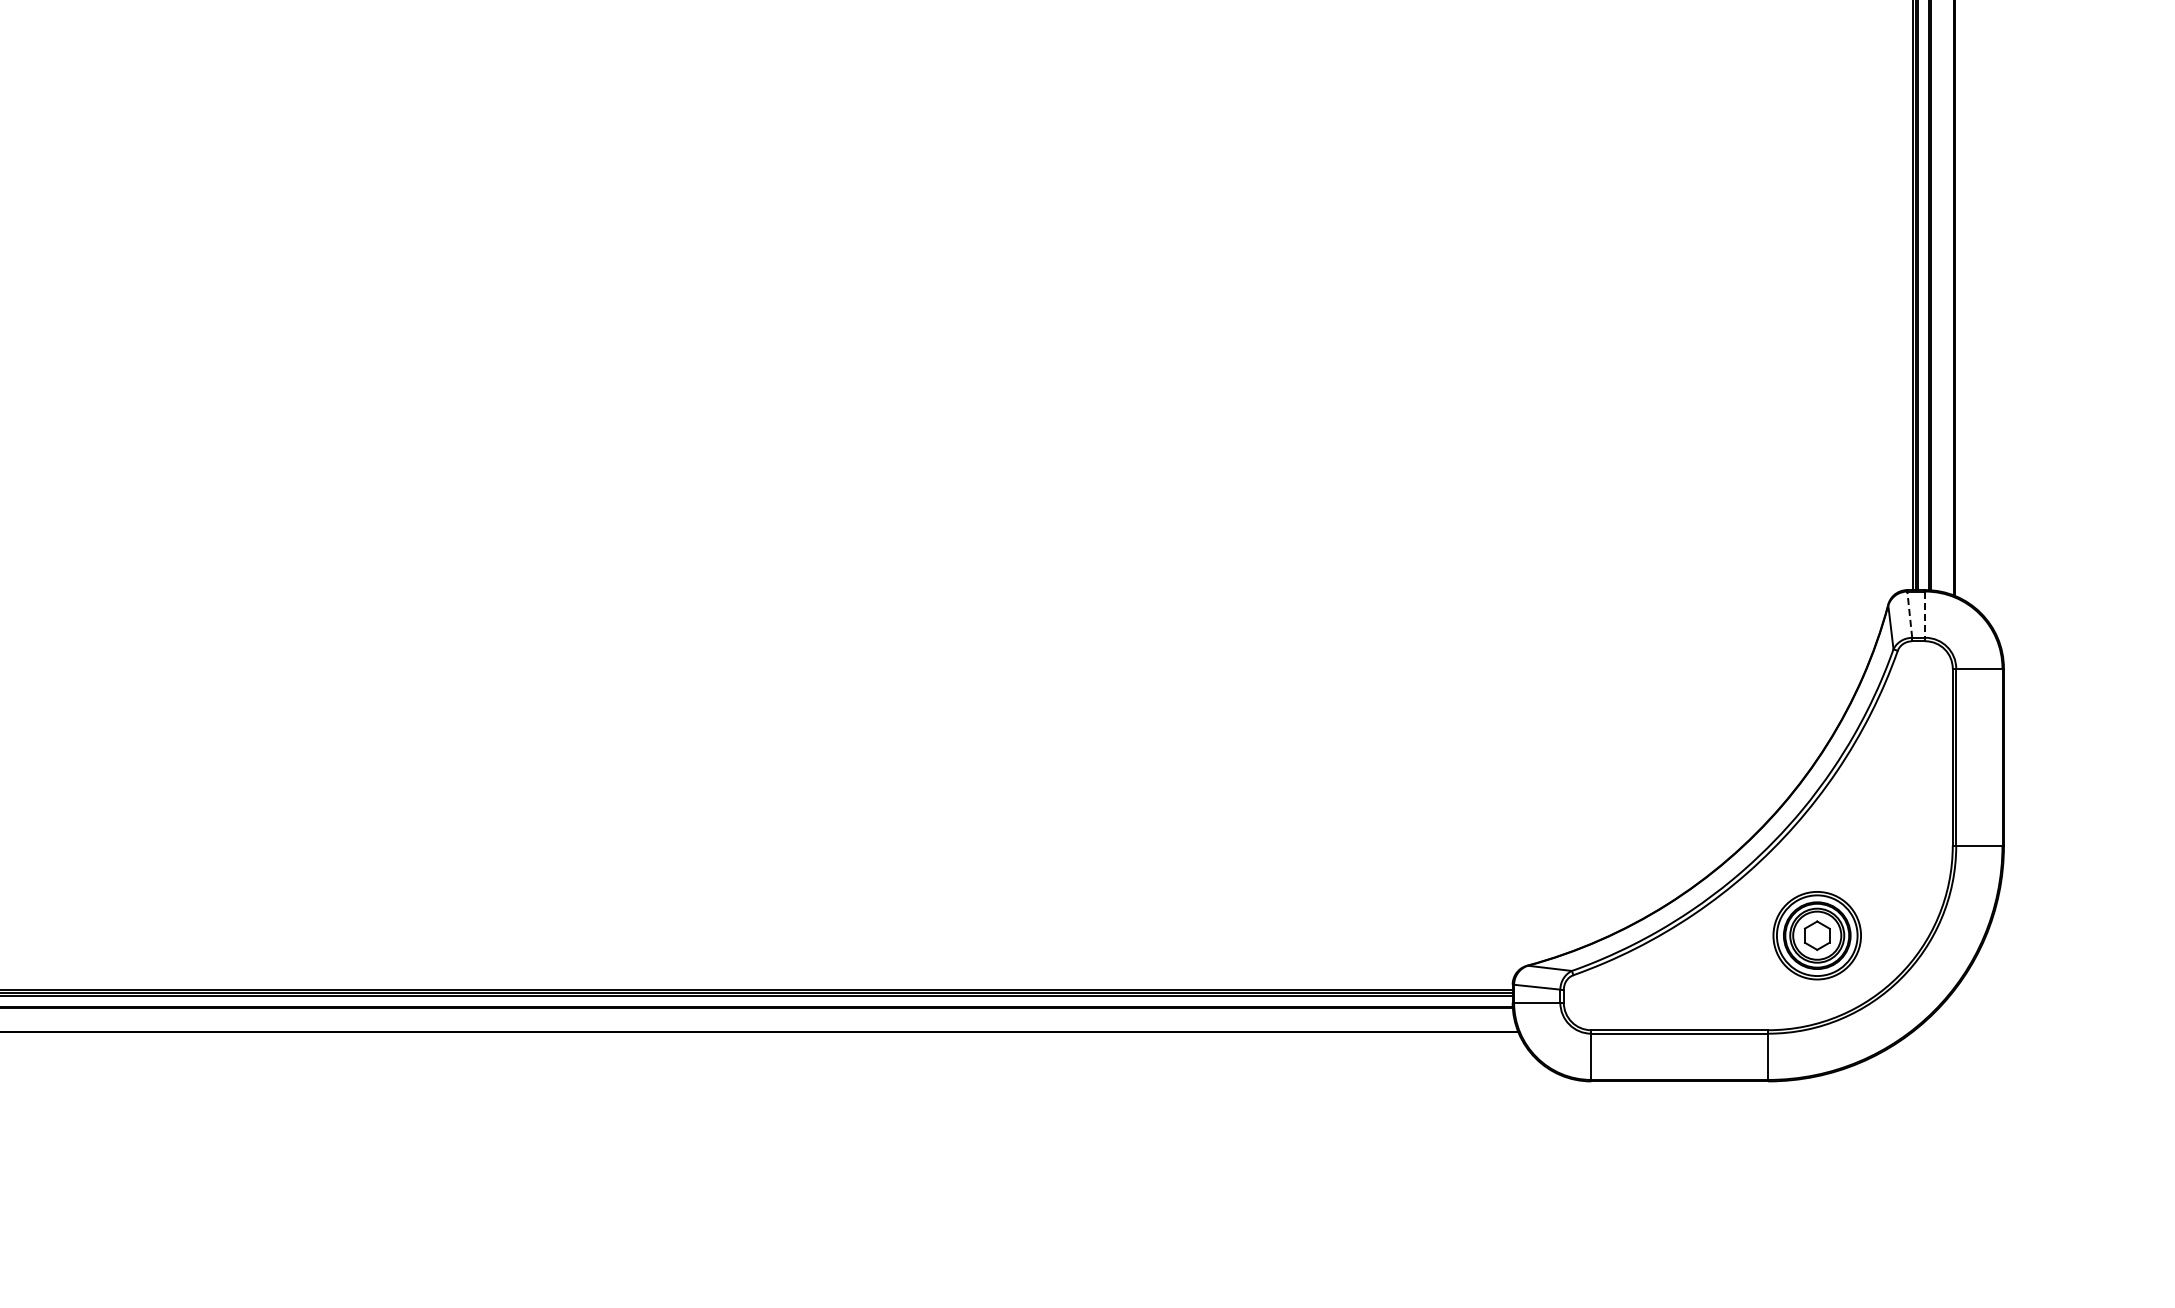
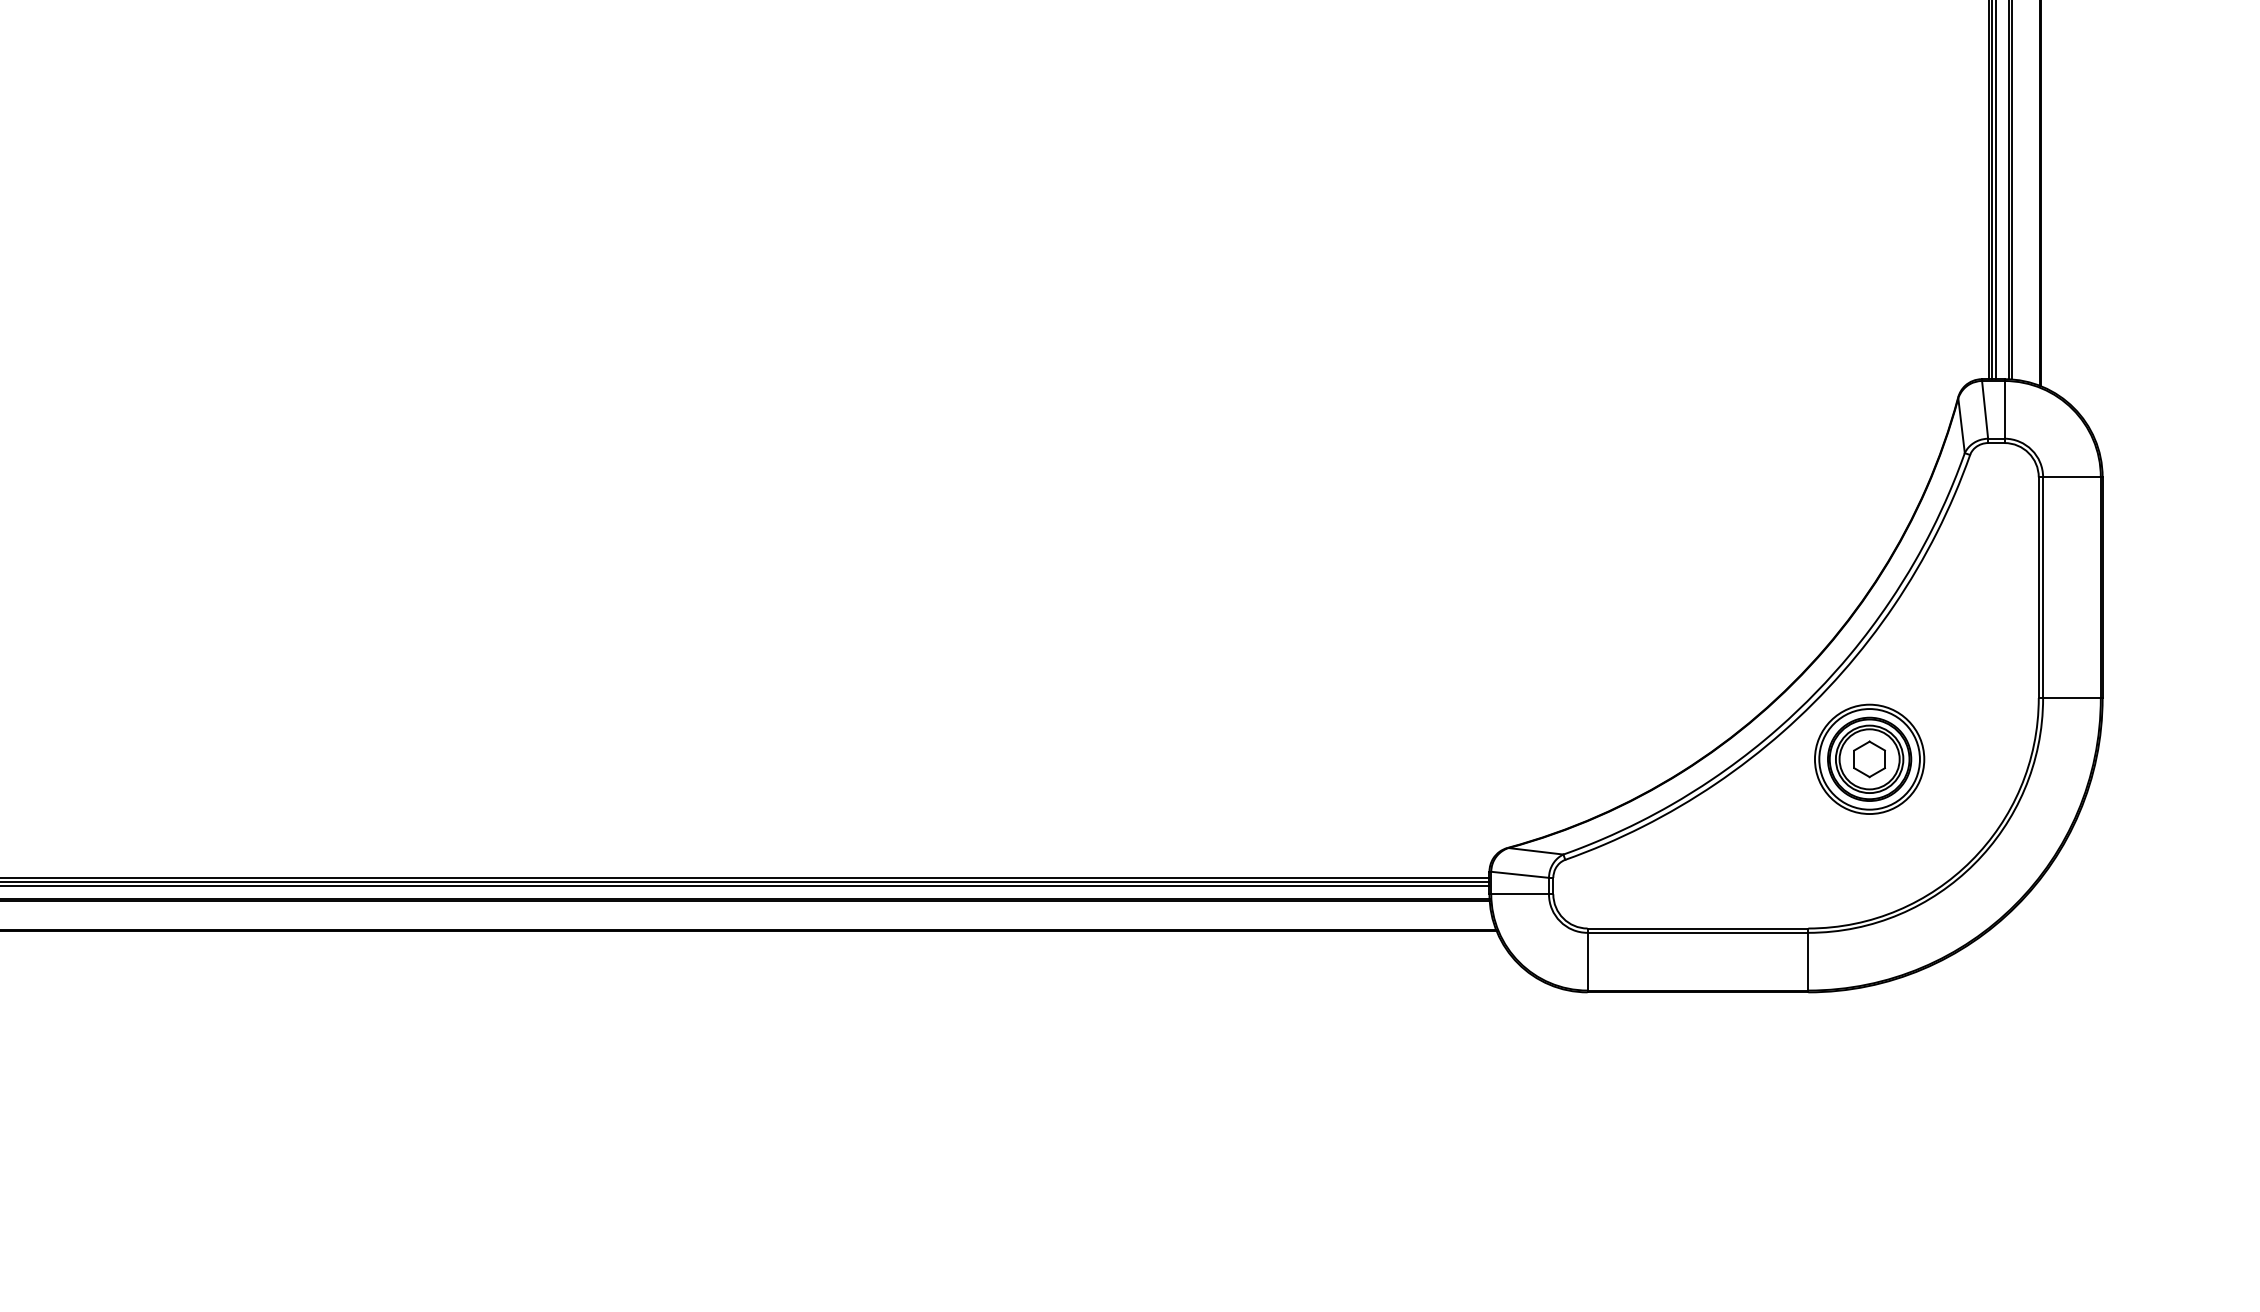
line: (1909, 614) -> (1984, 409), dashed -> solid
line: (1925, 615) -> (2004, 410), dashed -> solid
part: (1816, 935) -> (1868, 759), moved

